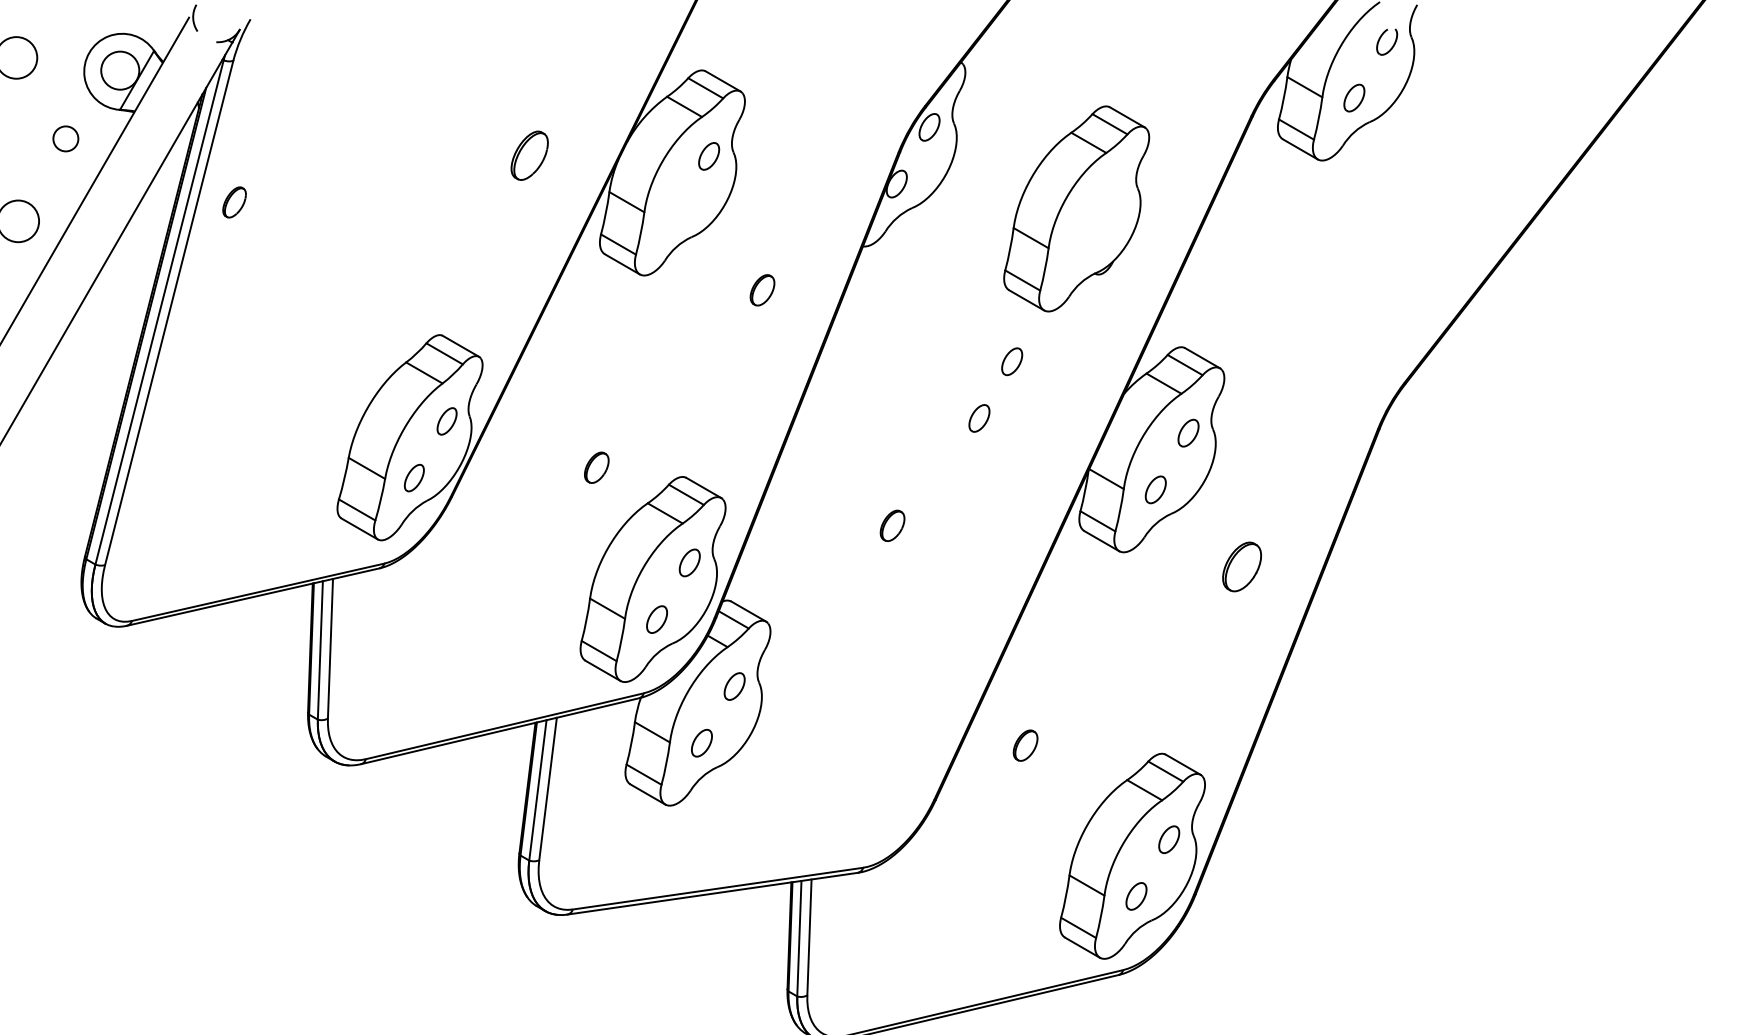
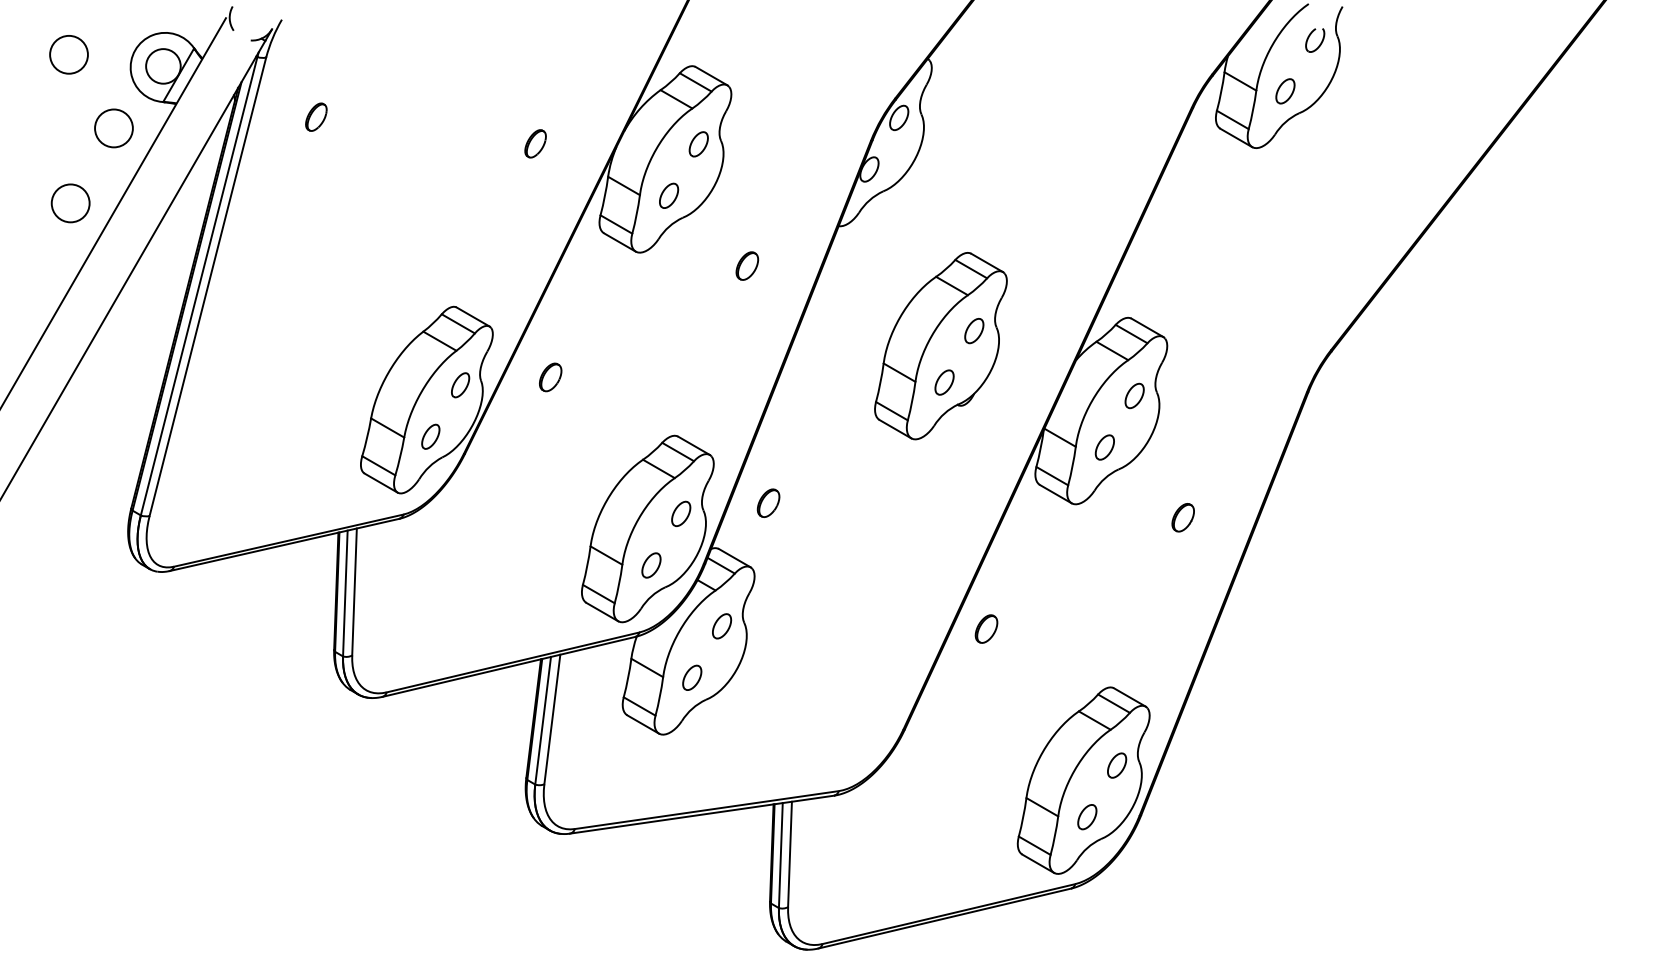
circle: (65, 138) -> (113, 128), size x1.67
part: (529, 155) -> (535, 143), size x0.62
part: (234, 201) -> (316, 116), moved
part: (1076, 209) -> (940, 346), moved
part: (676, 212) -> (669, 195), added
part: (596, 467) -> (550, 377), moved
part: (892, 525) -> (768, 502), moved
part: (1241, 566) -> (1182, 517), size x0.62
part: (1025, 745) -> (986, 628), moved

